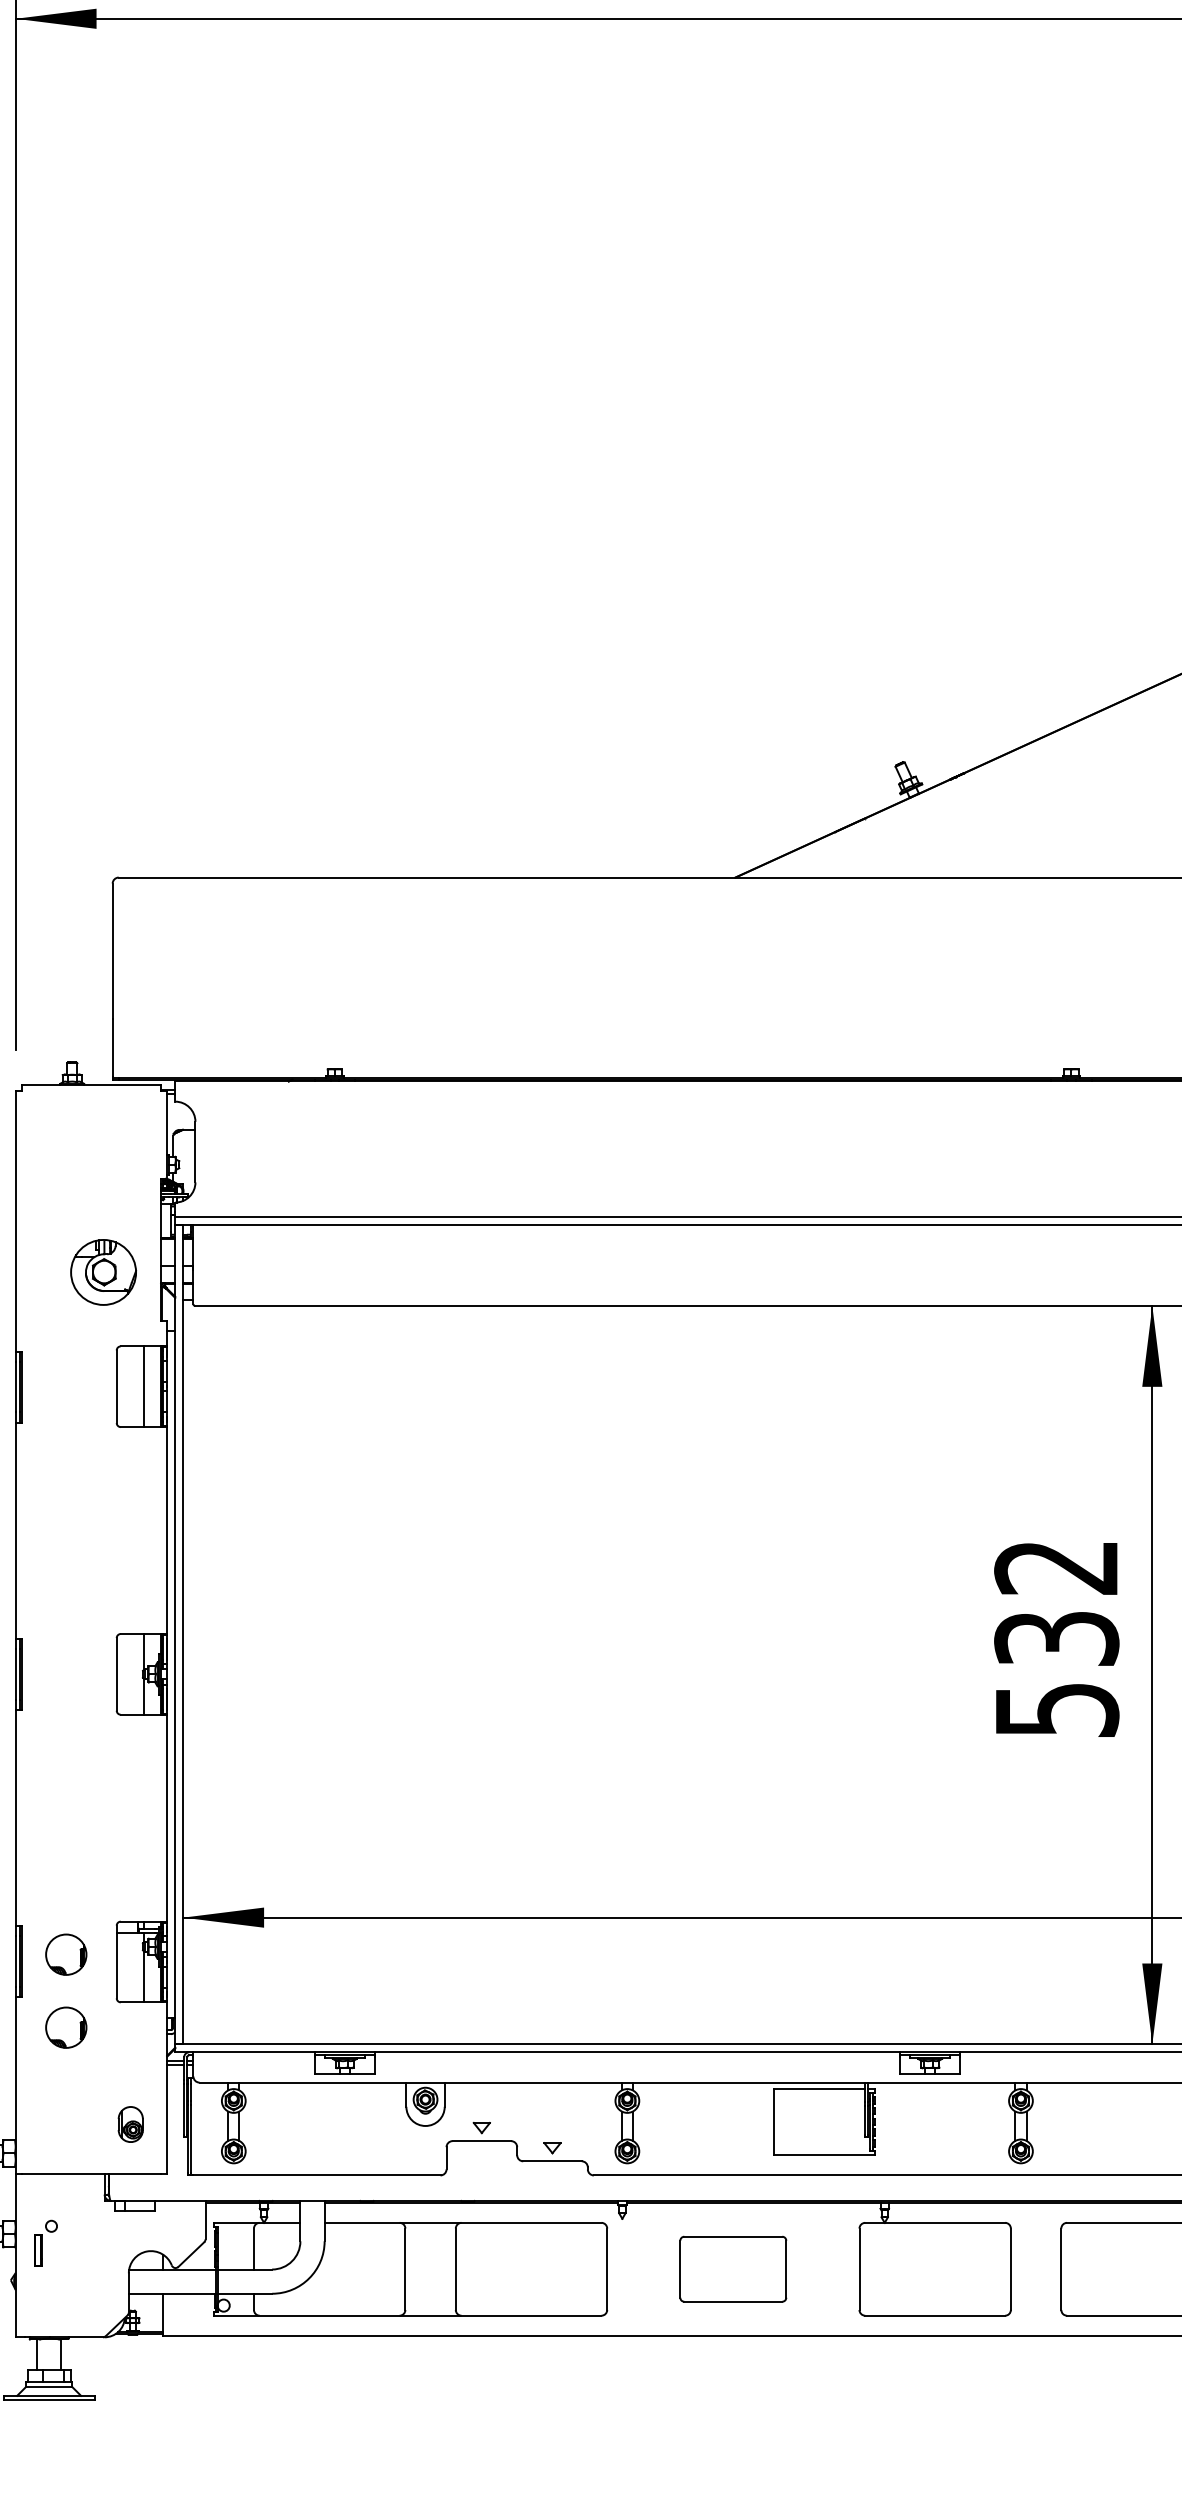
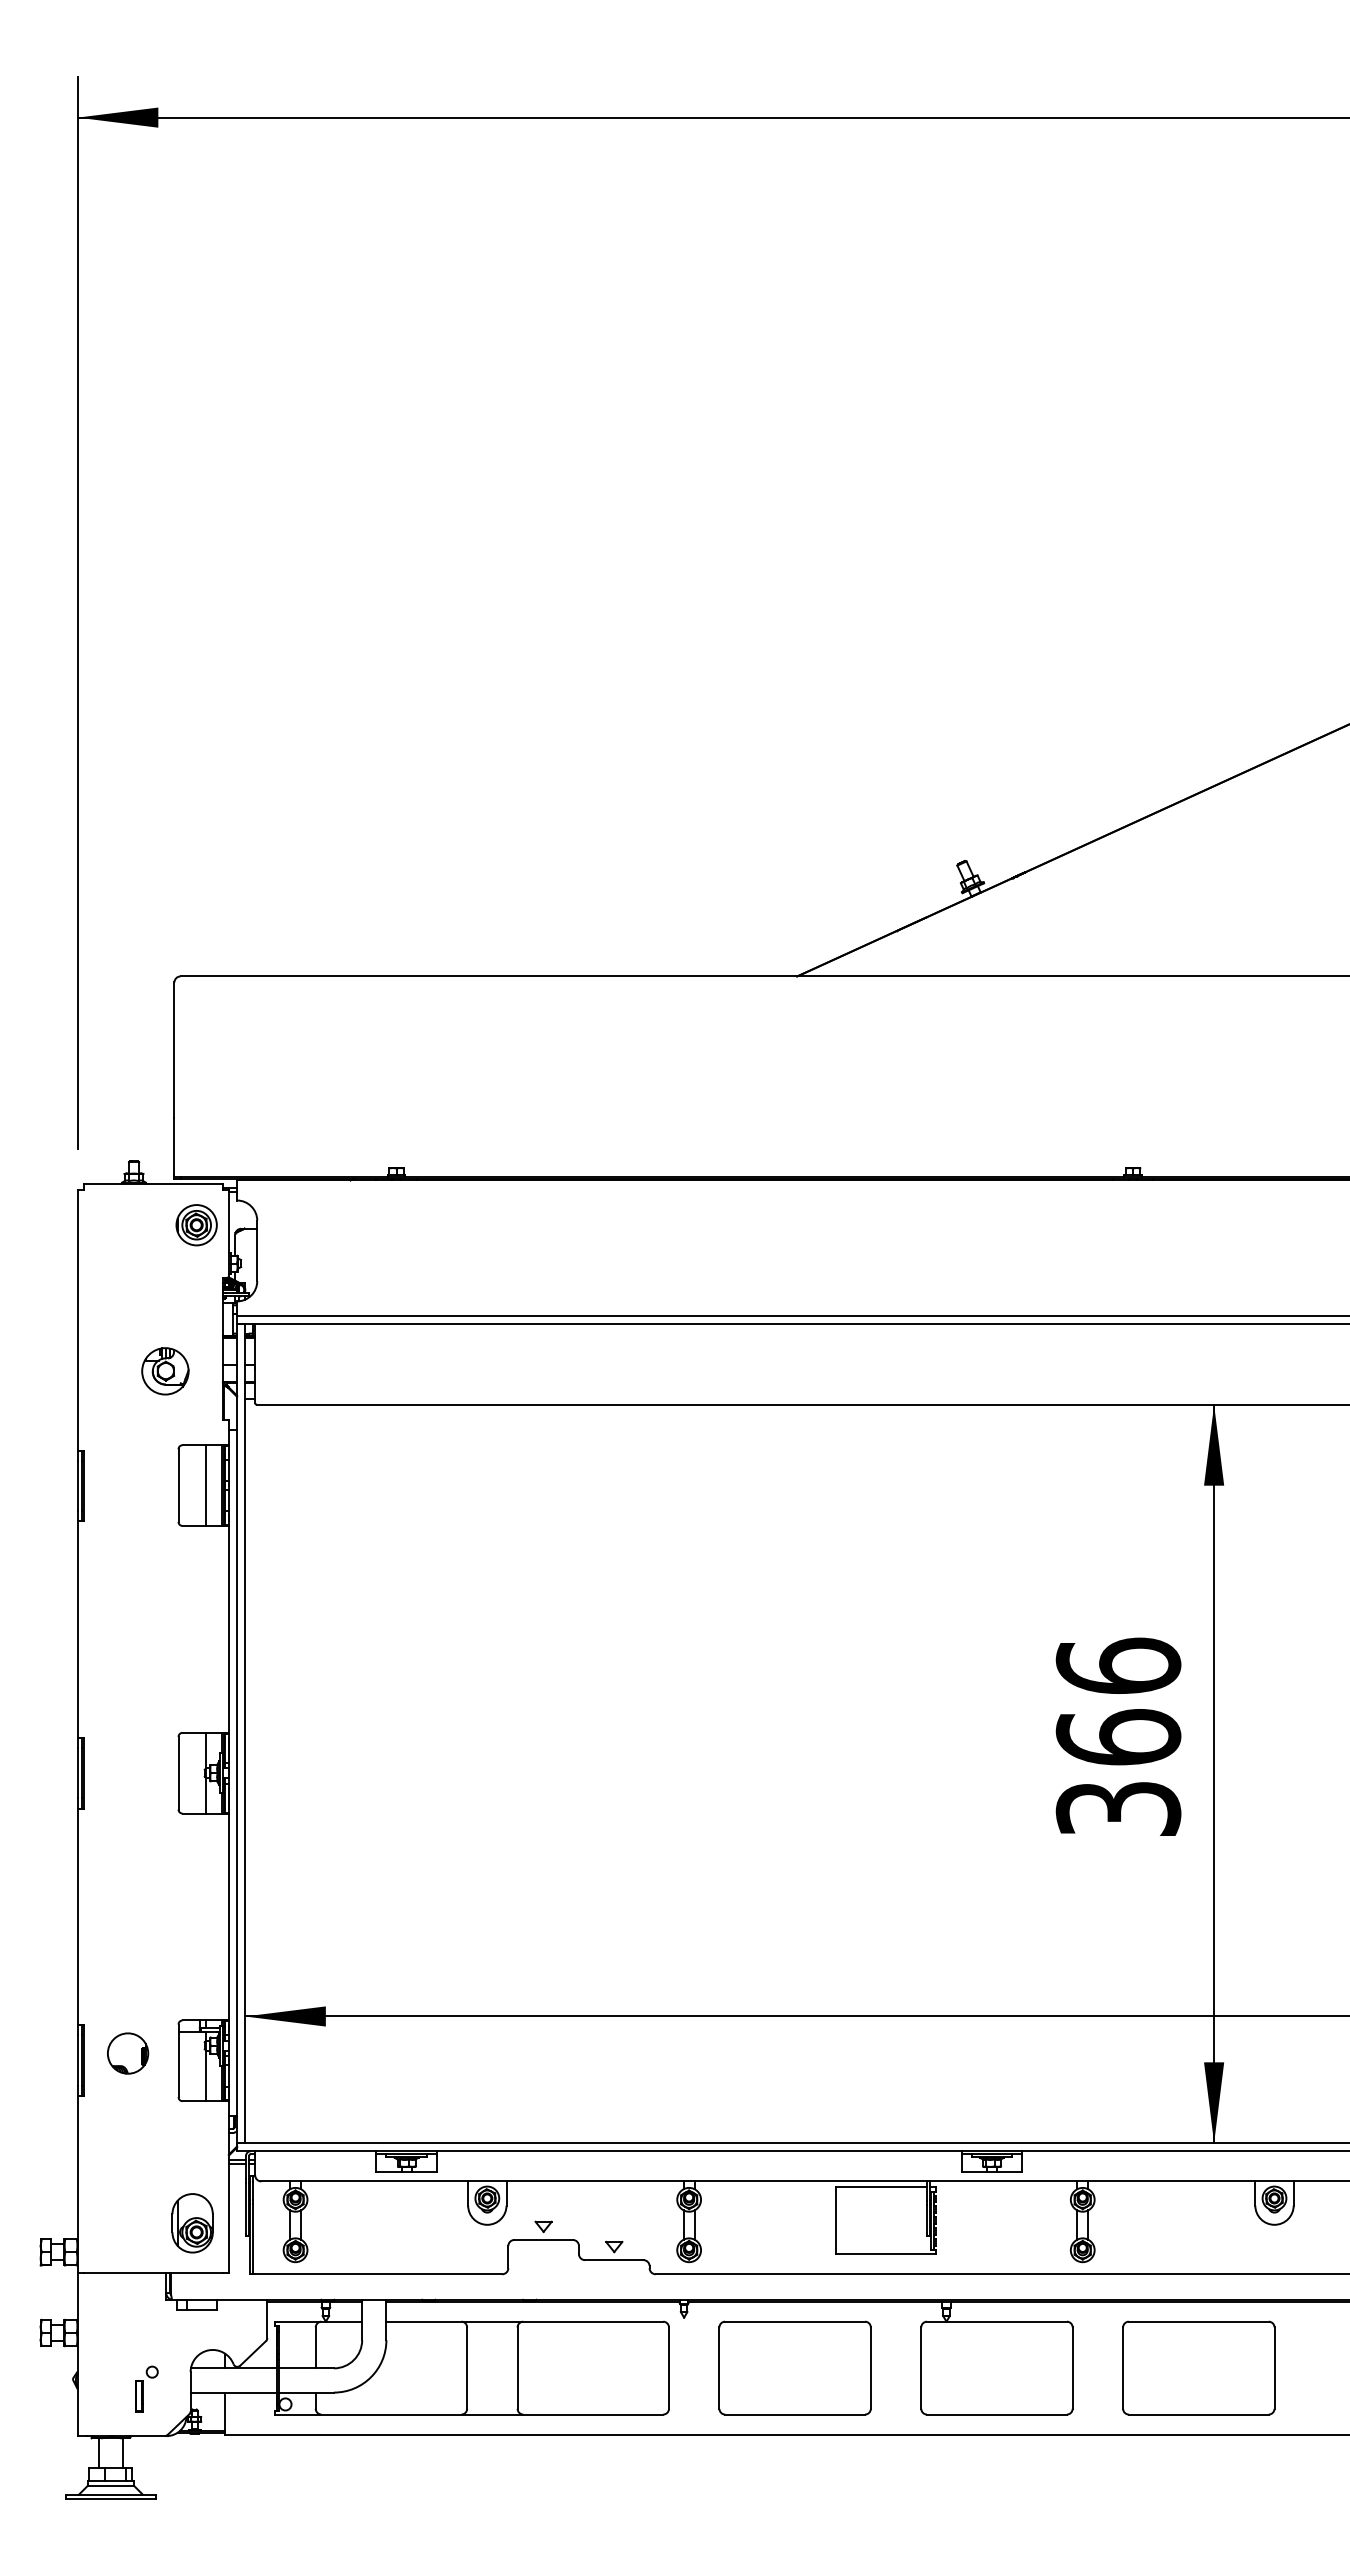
part: (134, 1126) -> (196, 1225), added
part: (103, 1272) -> (165, 1371), size x0.71
text: (1056, 1637) -> (1118, 1736), 532 -> 366
part: (66, 2027) -> (128, 2126), removed
part: (130, 2124) -> (192, 2223), size x1.67
part: (45, 2242) -> (146, 2388), moved
part: (732, 2268) -> (794, 2367), size x1.43

